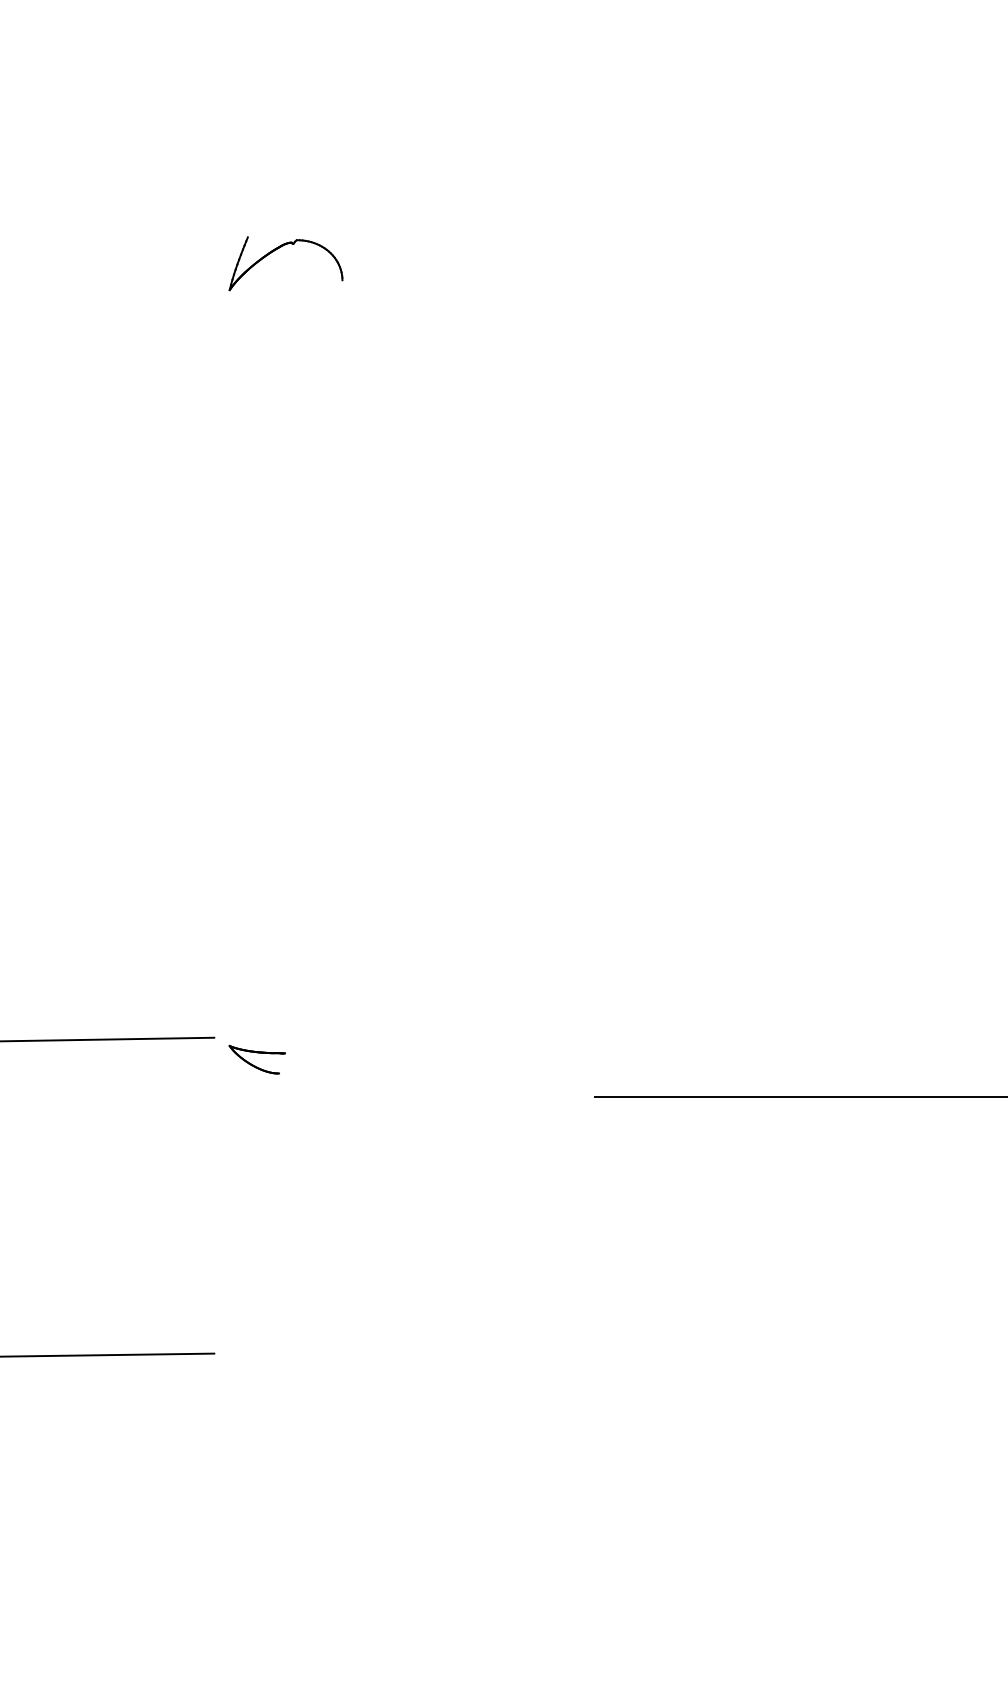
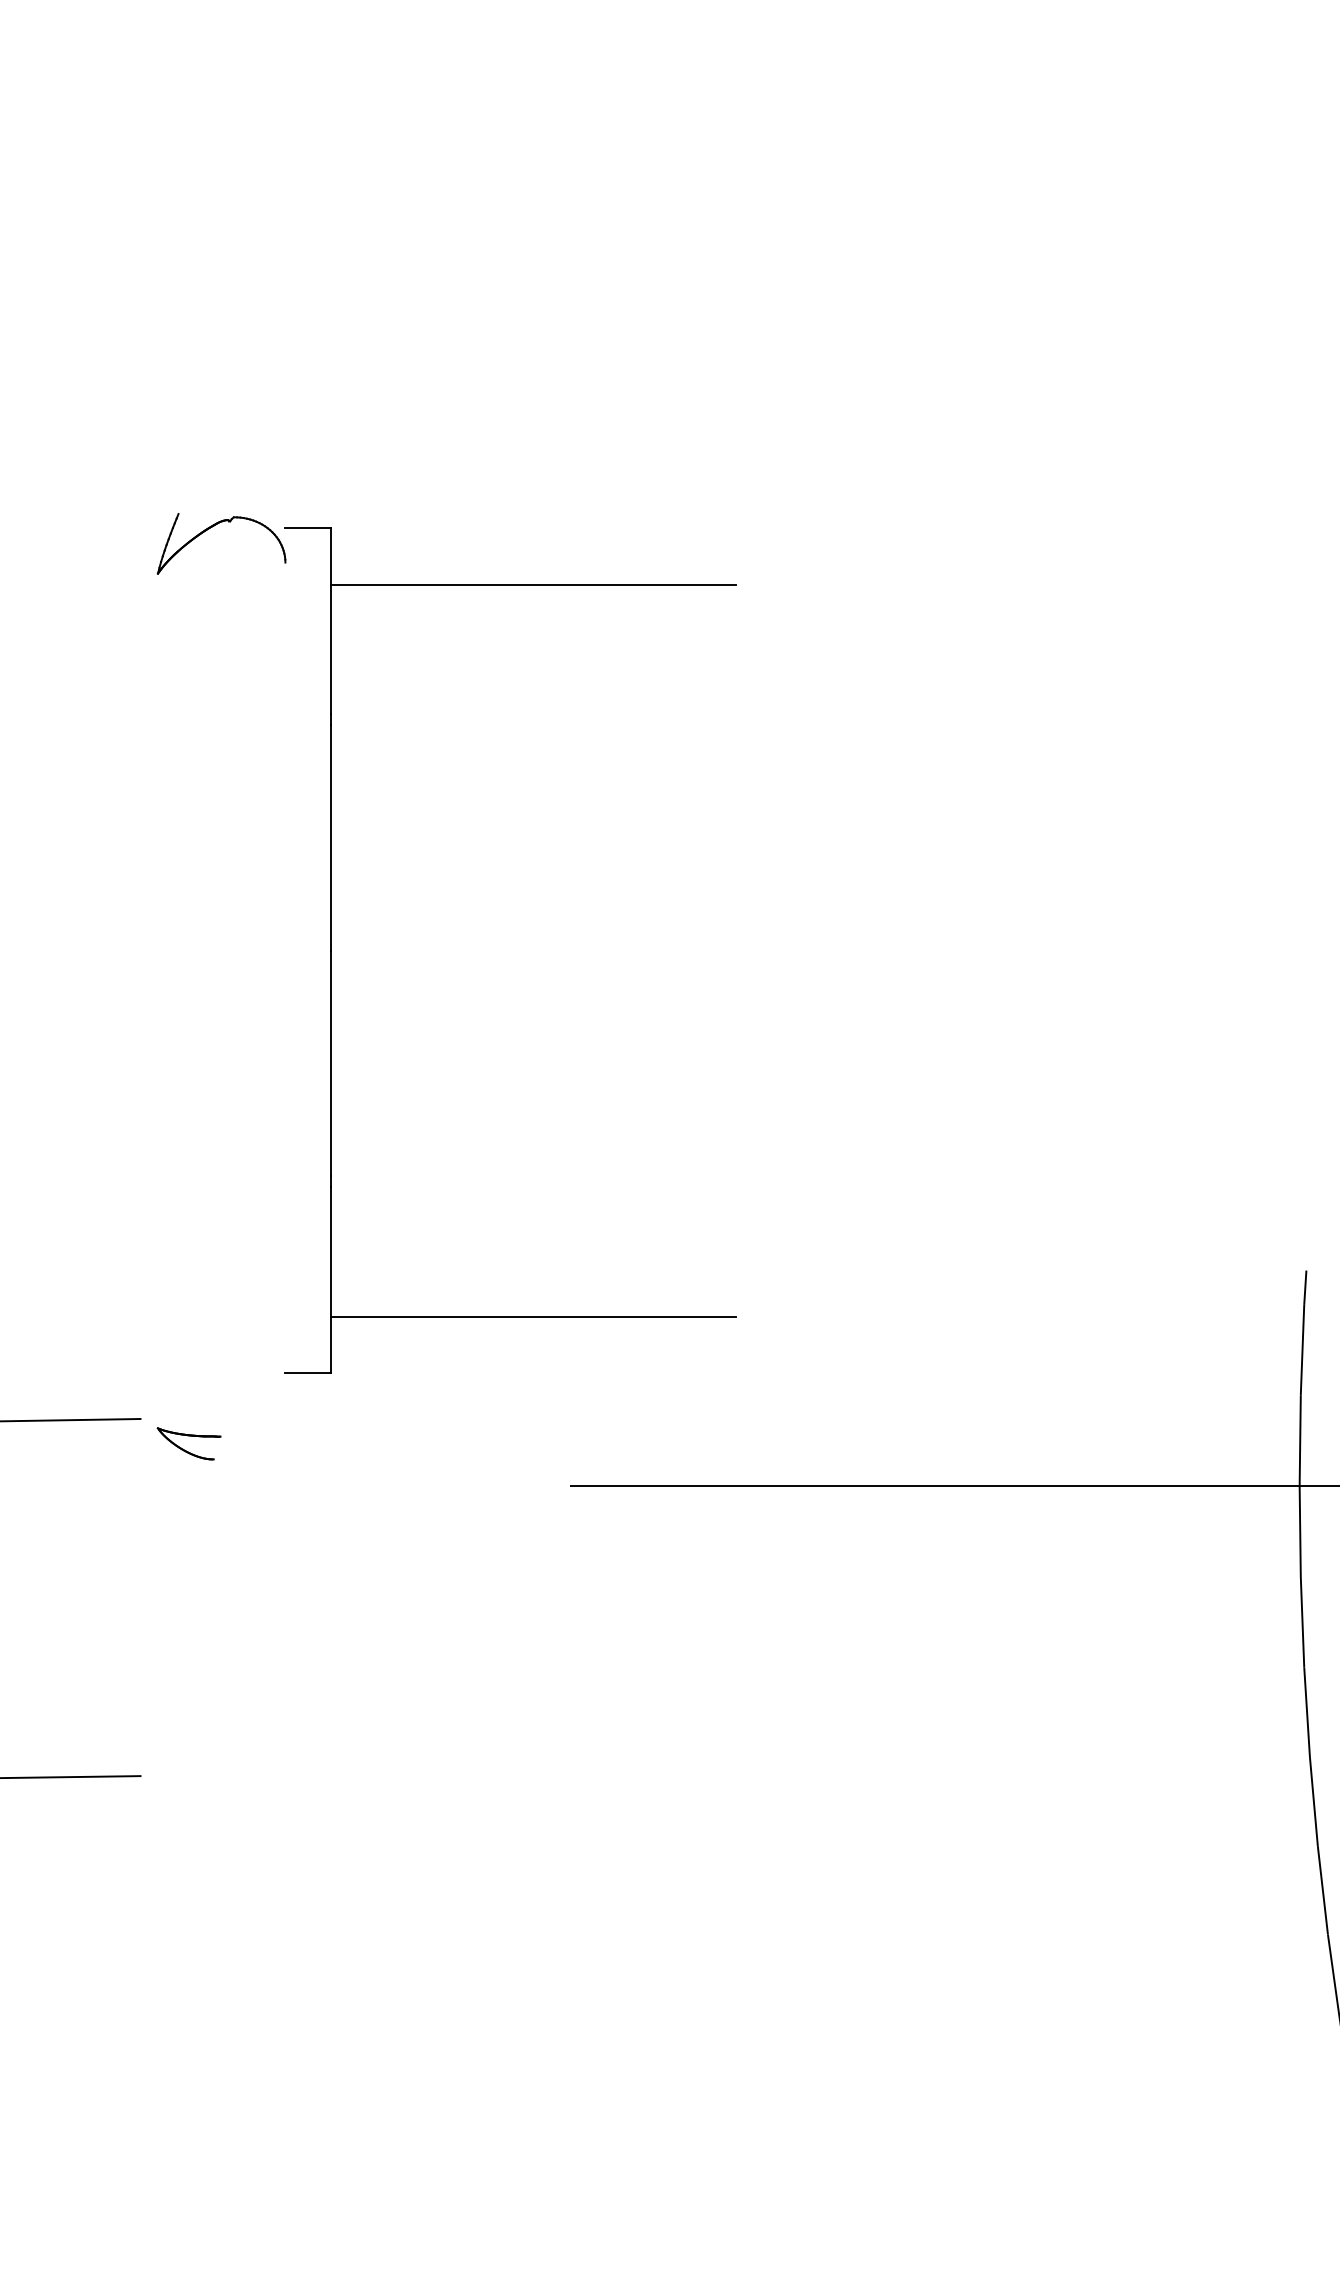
part: (383, 623) -> (331, 950), added

